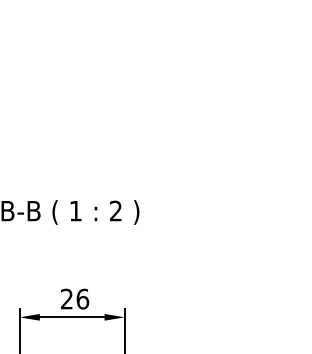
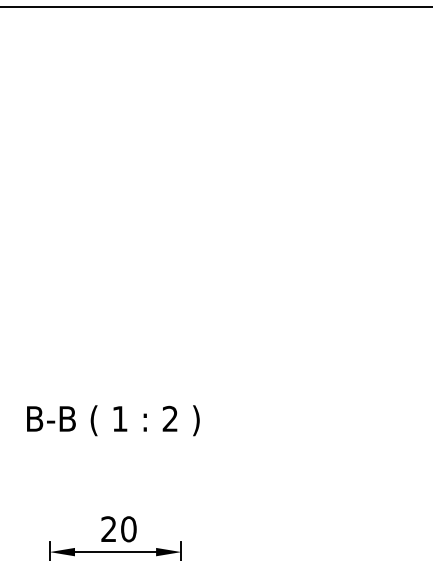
text: (82, 298) -> (128, 528), 26 -> 20

